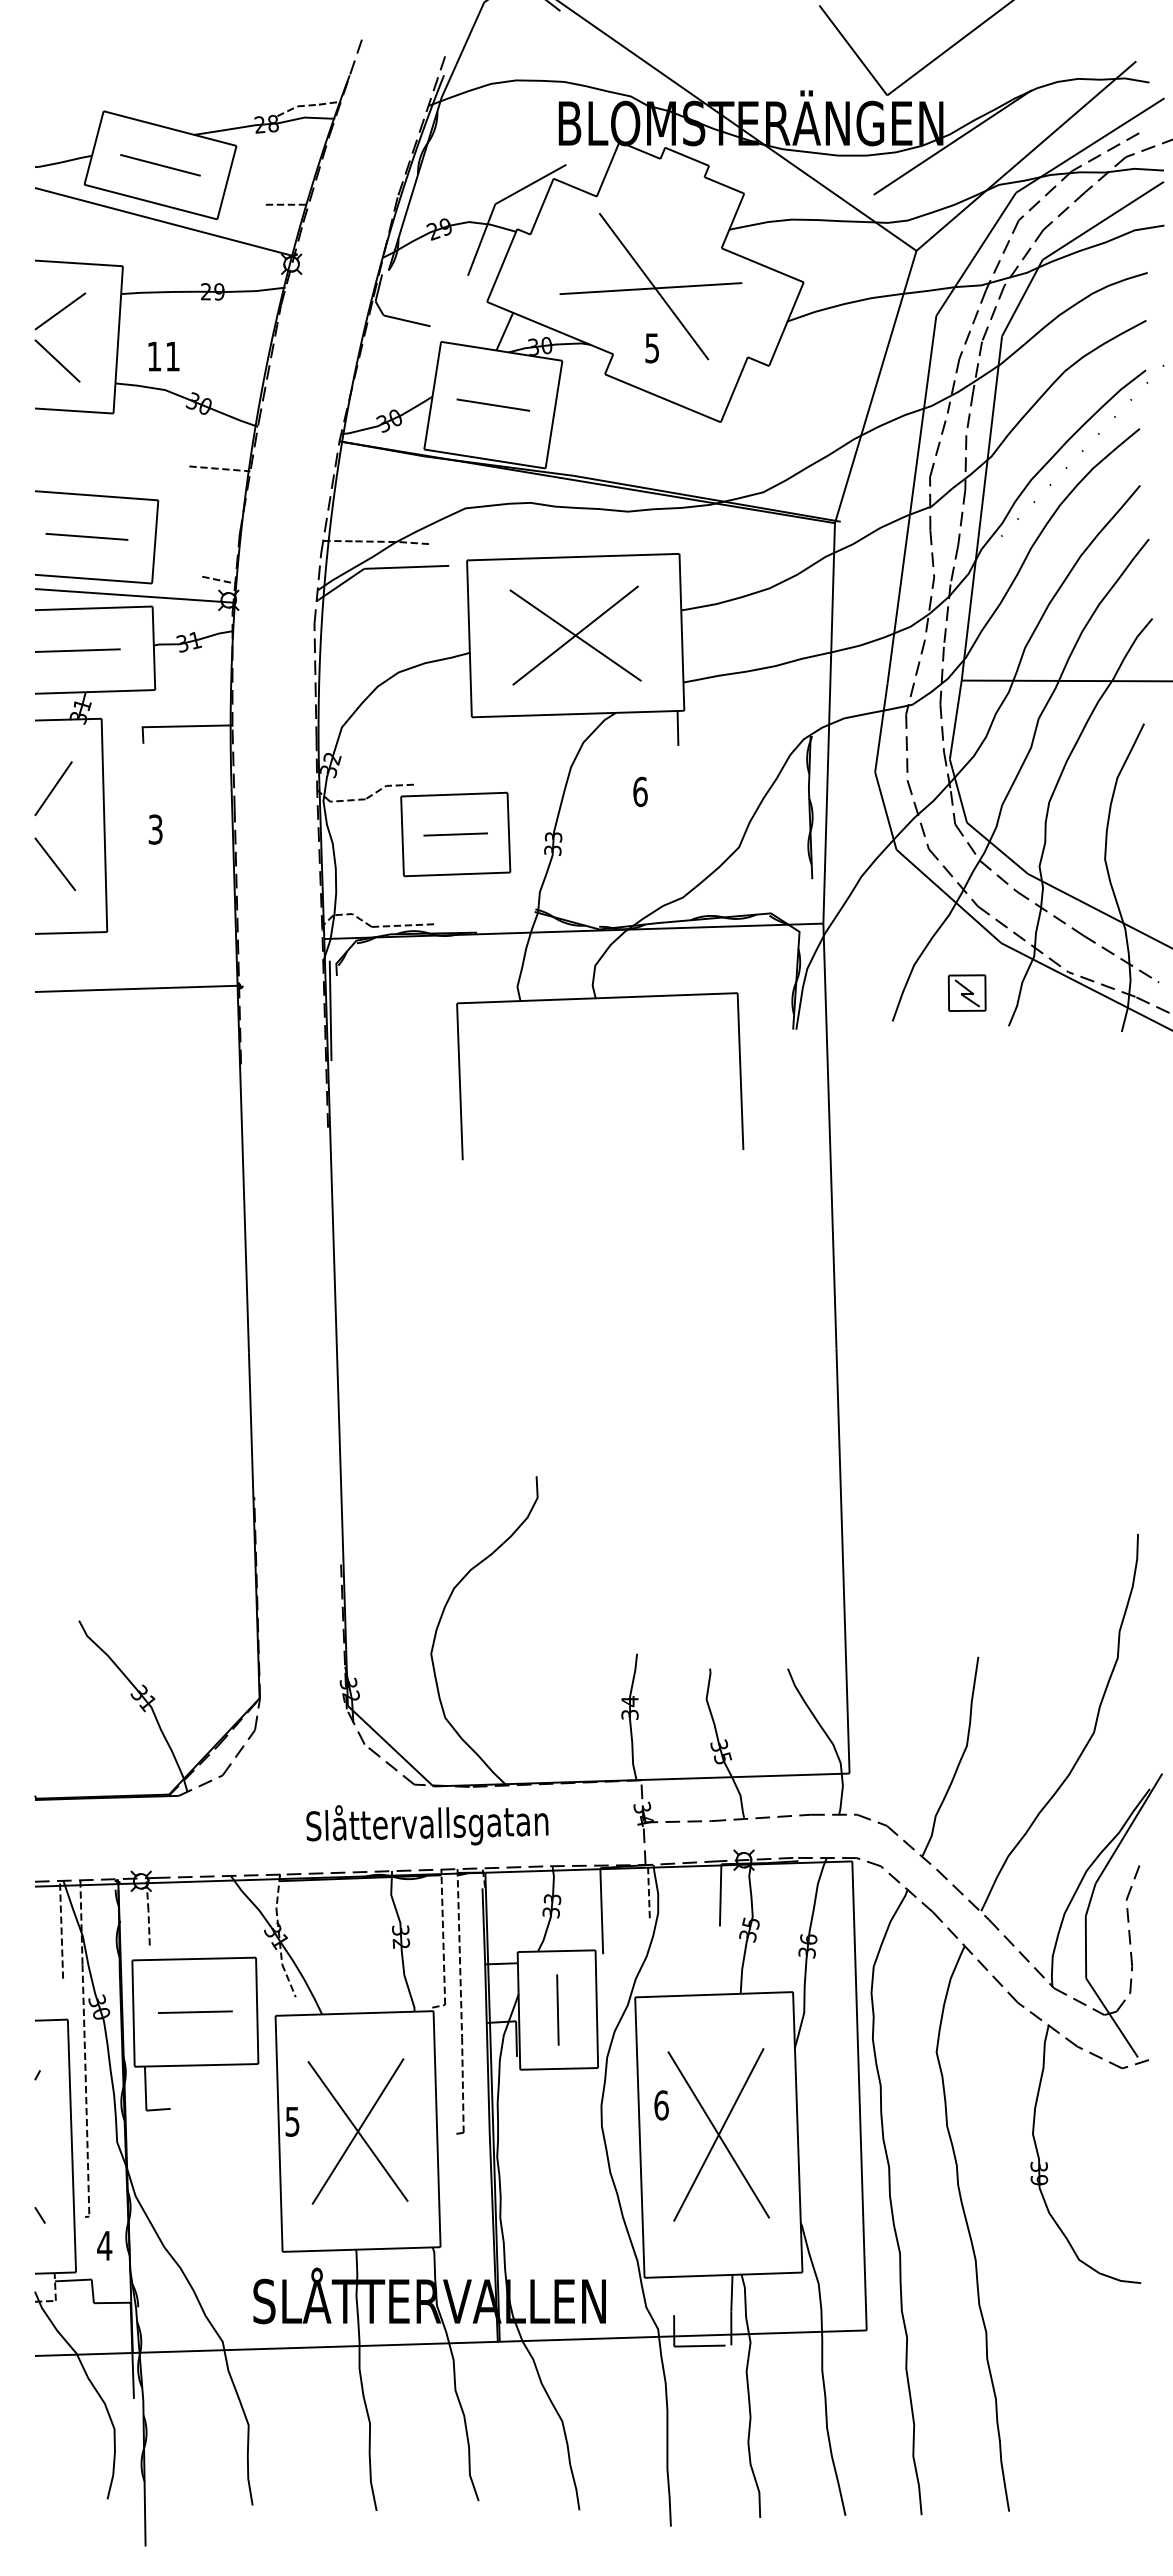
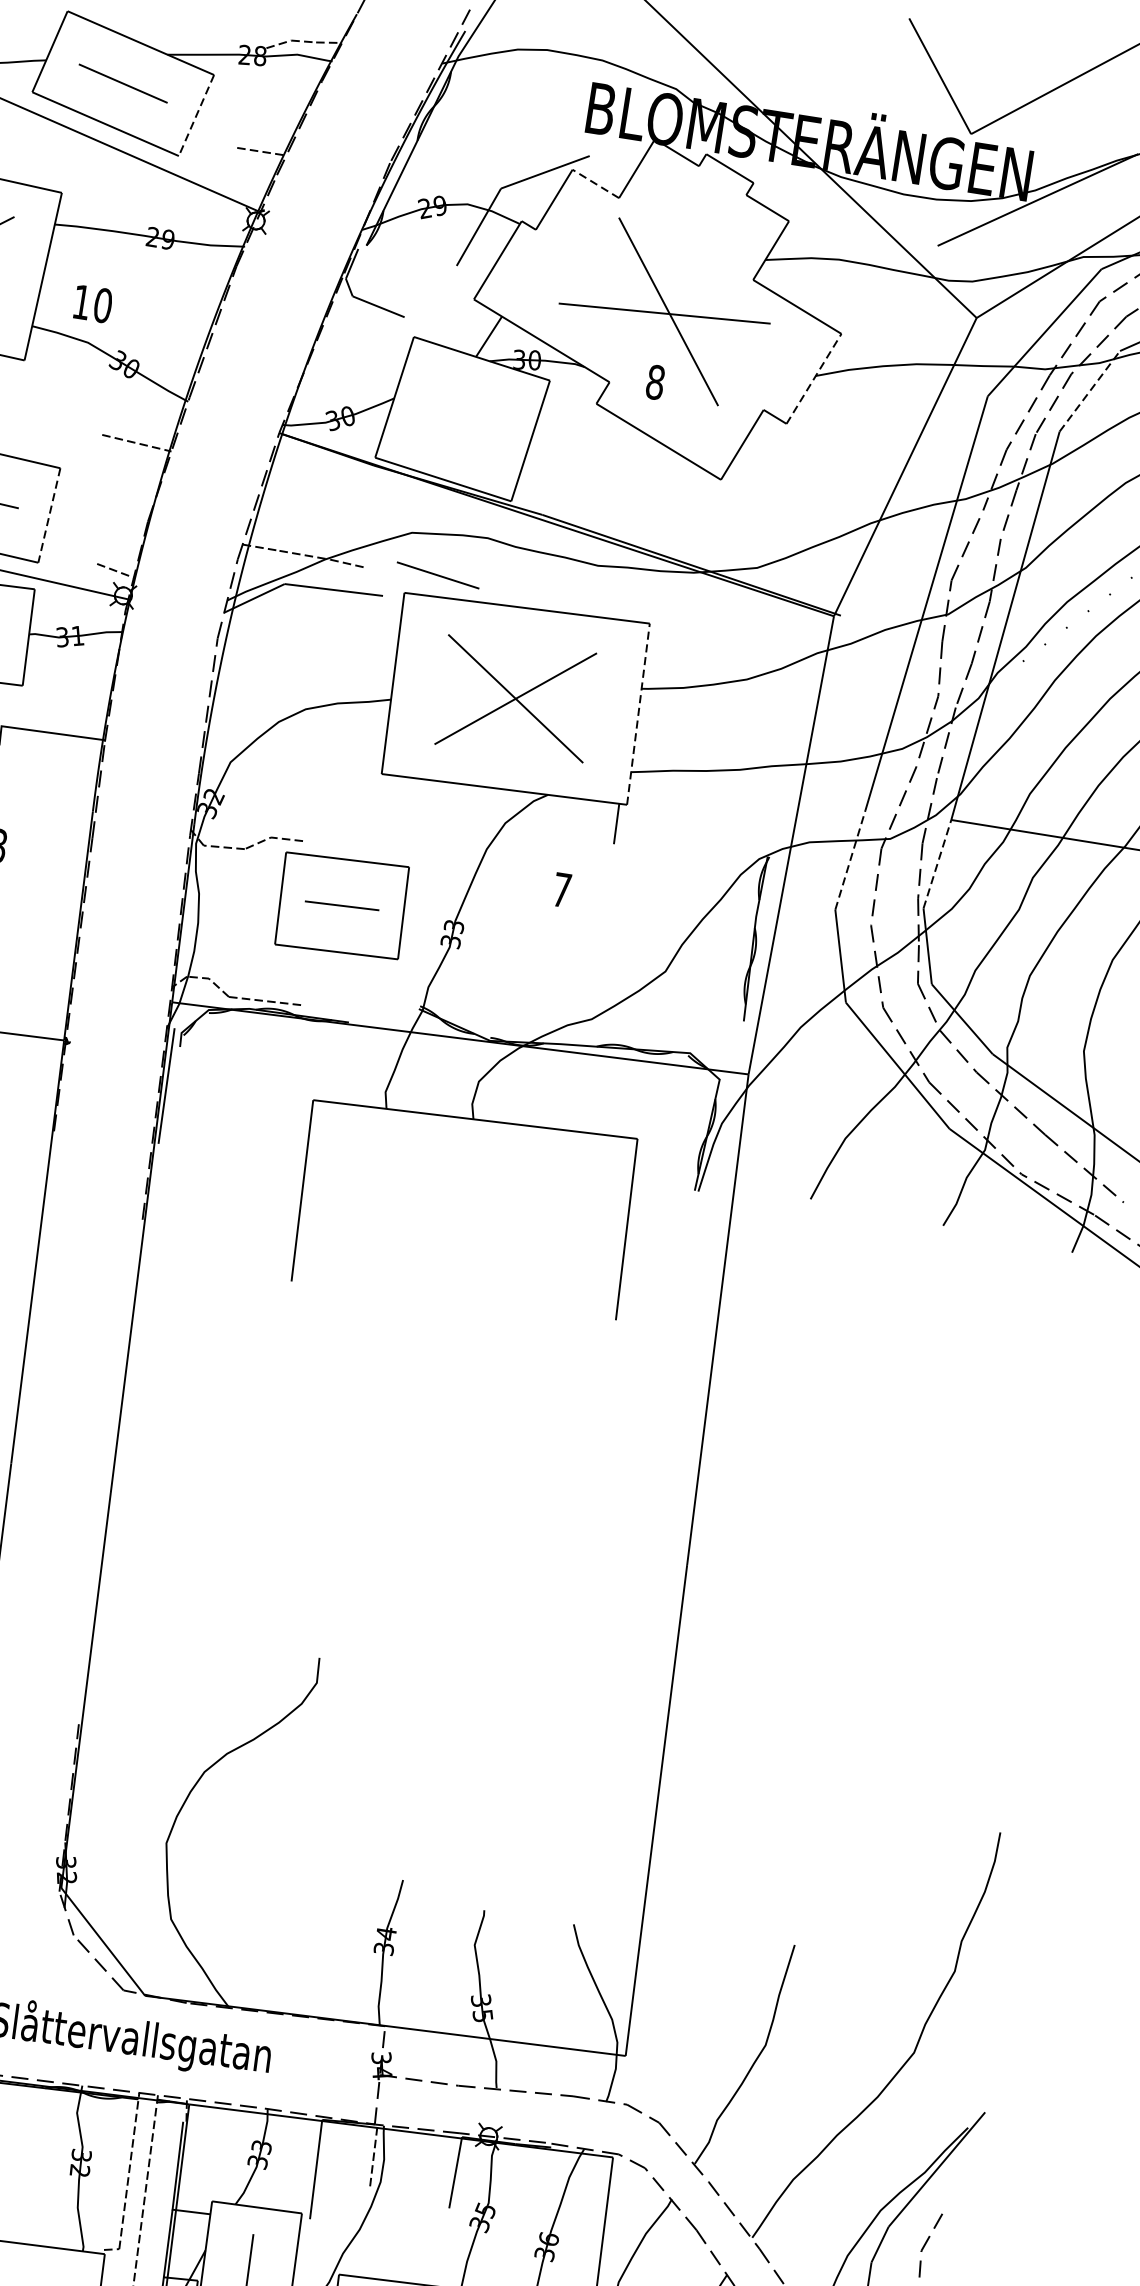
line: (226, 182) -> (195, 115), solid -> dashed
line: (574, 187) -> (595, 183), solid -> dashed
line: (1022, 297) -> (1090, 390), solid -> dashed
line: (786, 323) -> (814, 378), solid -> dashed
text: (652, 348) -> (655, 382), 5 -> 8
text: (172, 356) -> (102, 305), 11 -> 10
line: (493, 404) -> (438, 574), moved
line: (155, 541) -> (49, 515), solid -> dashed
line: (681, 631) -> (638, 713), solid -> dashed
line: (955, 719) -> (937, 863), solid -> dashed
line: (881, 727) -> (850, 859), solid -> dashed
text: (640, 791) -> (562, 889), 6 -> 7
part: (966, 992) -> (900, 1179), removed

